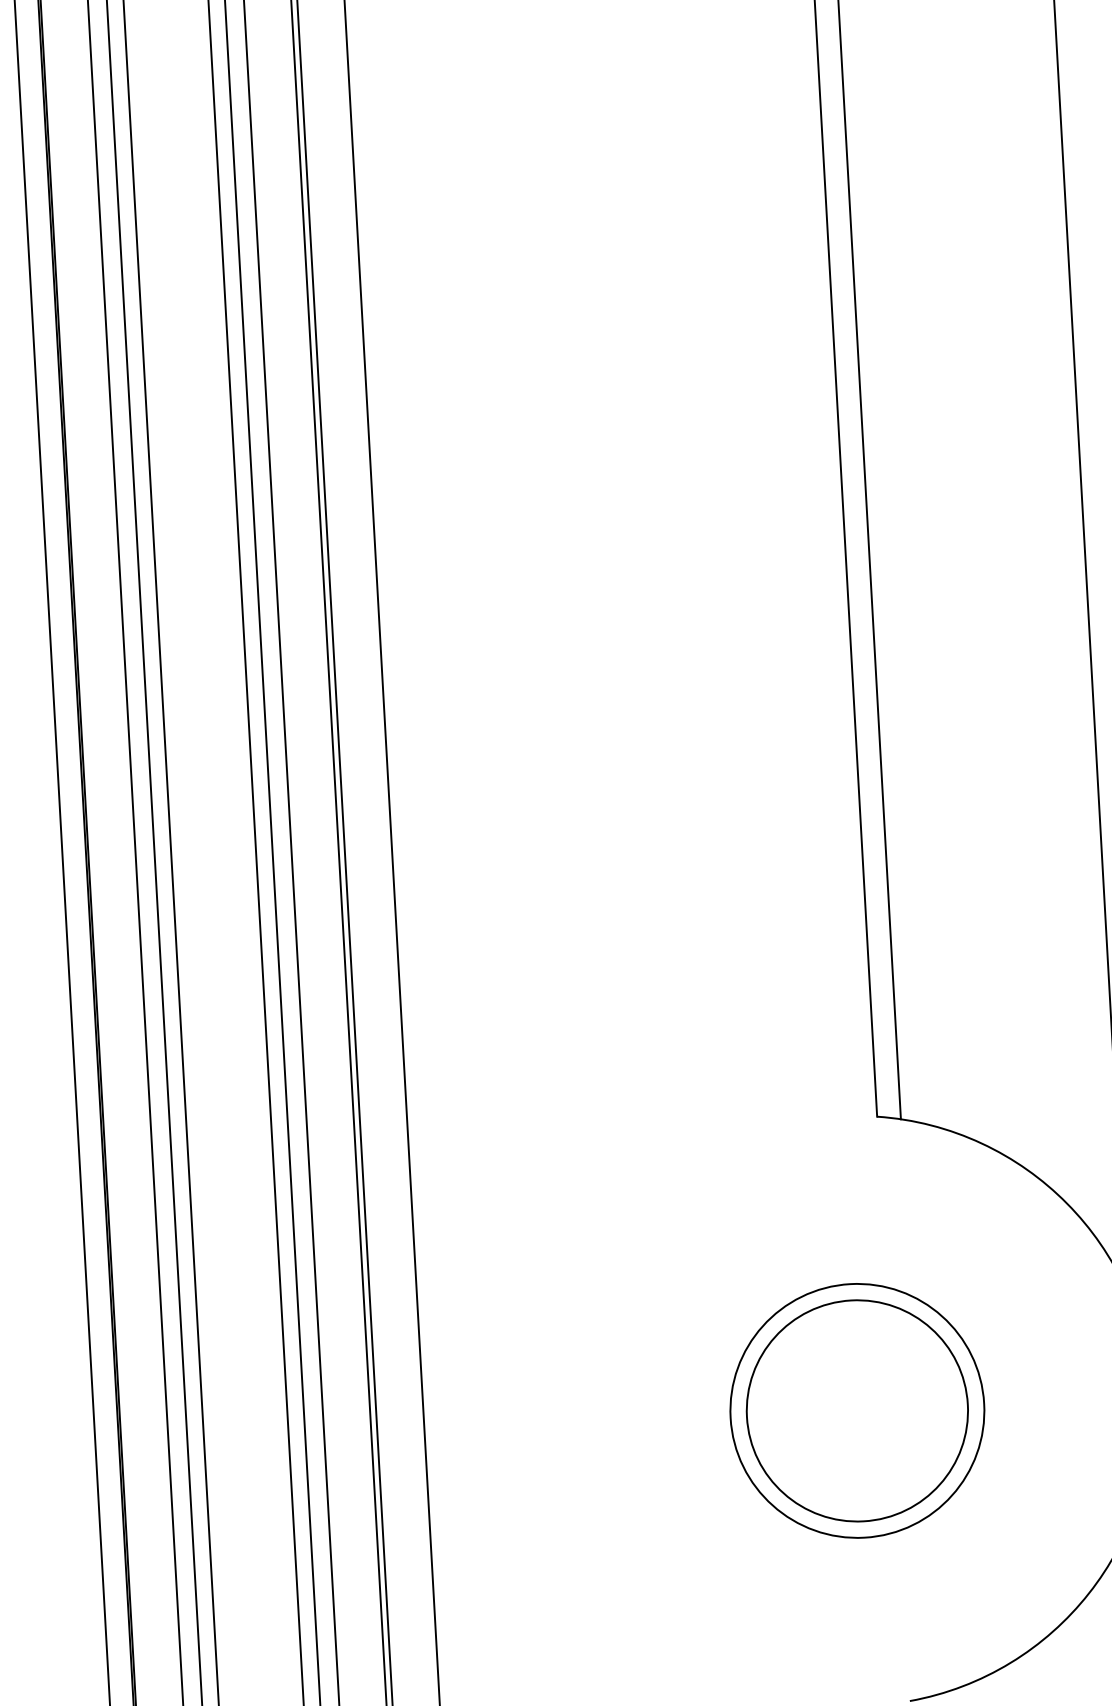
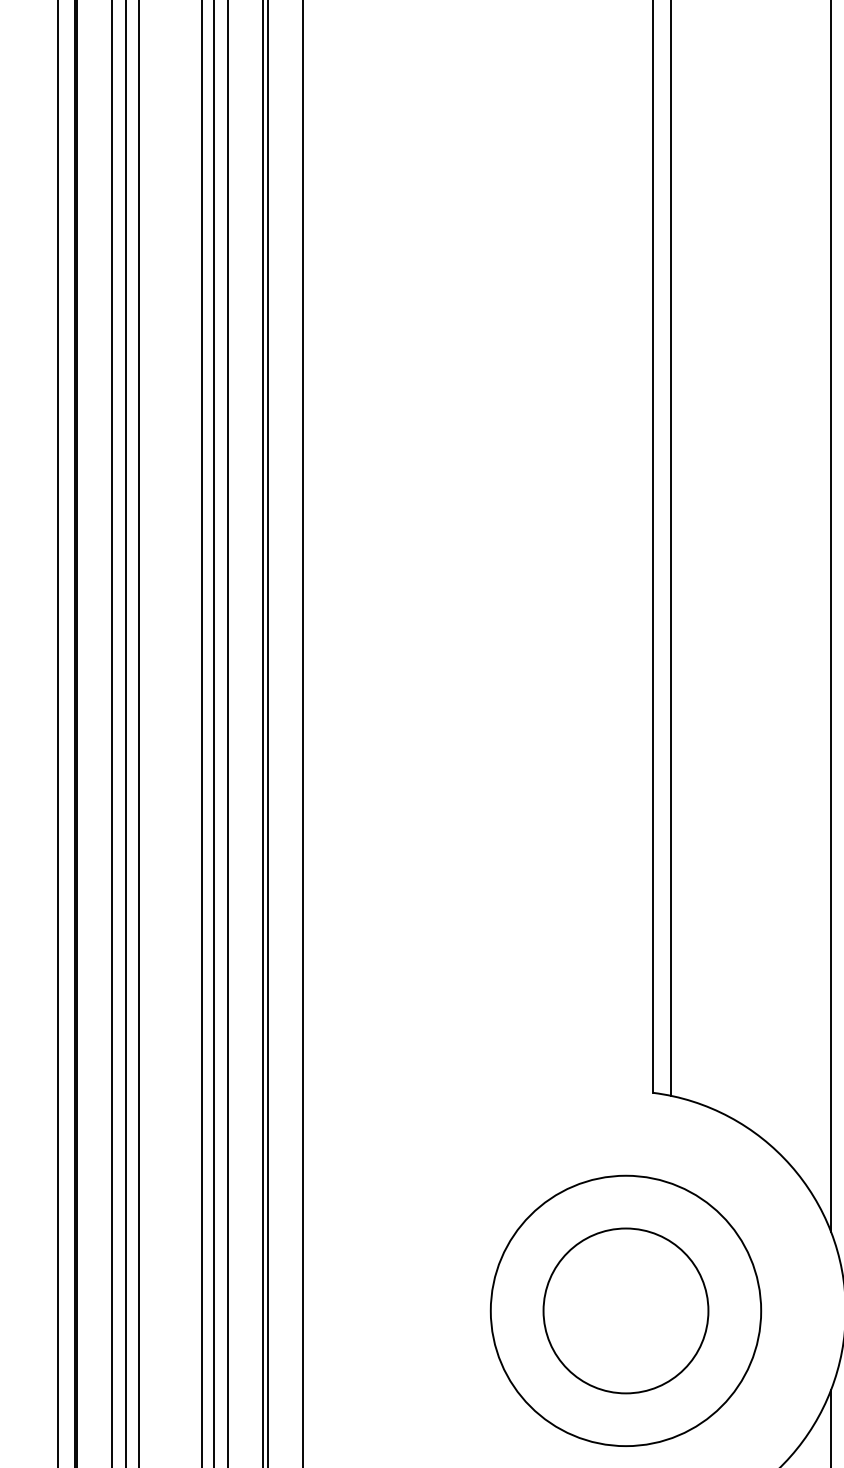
circle: (856, 1410) -> (625, 1310), size x1.43

